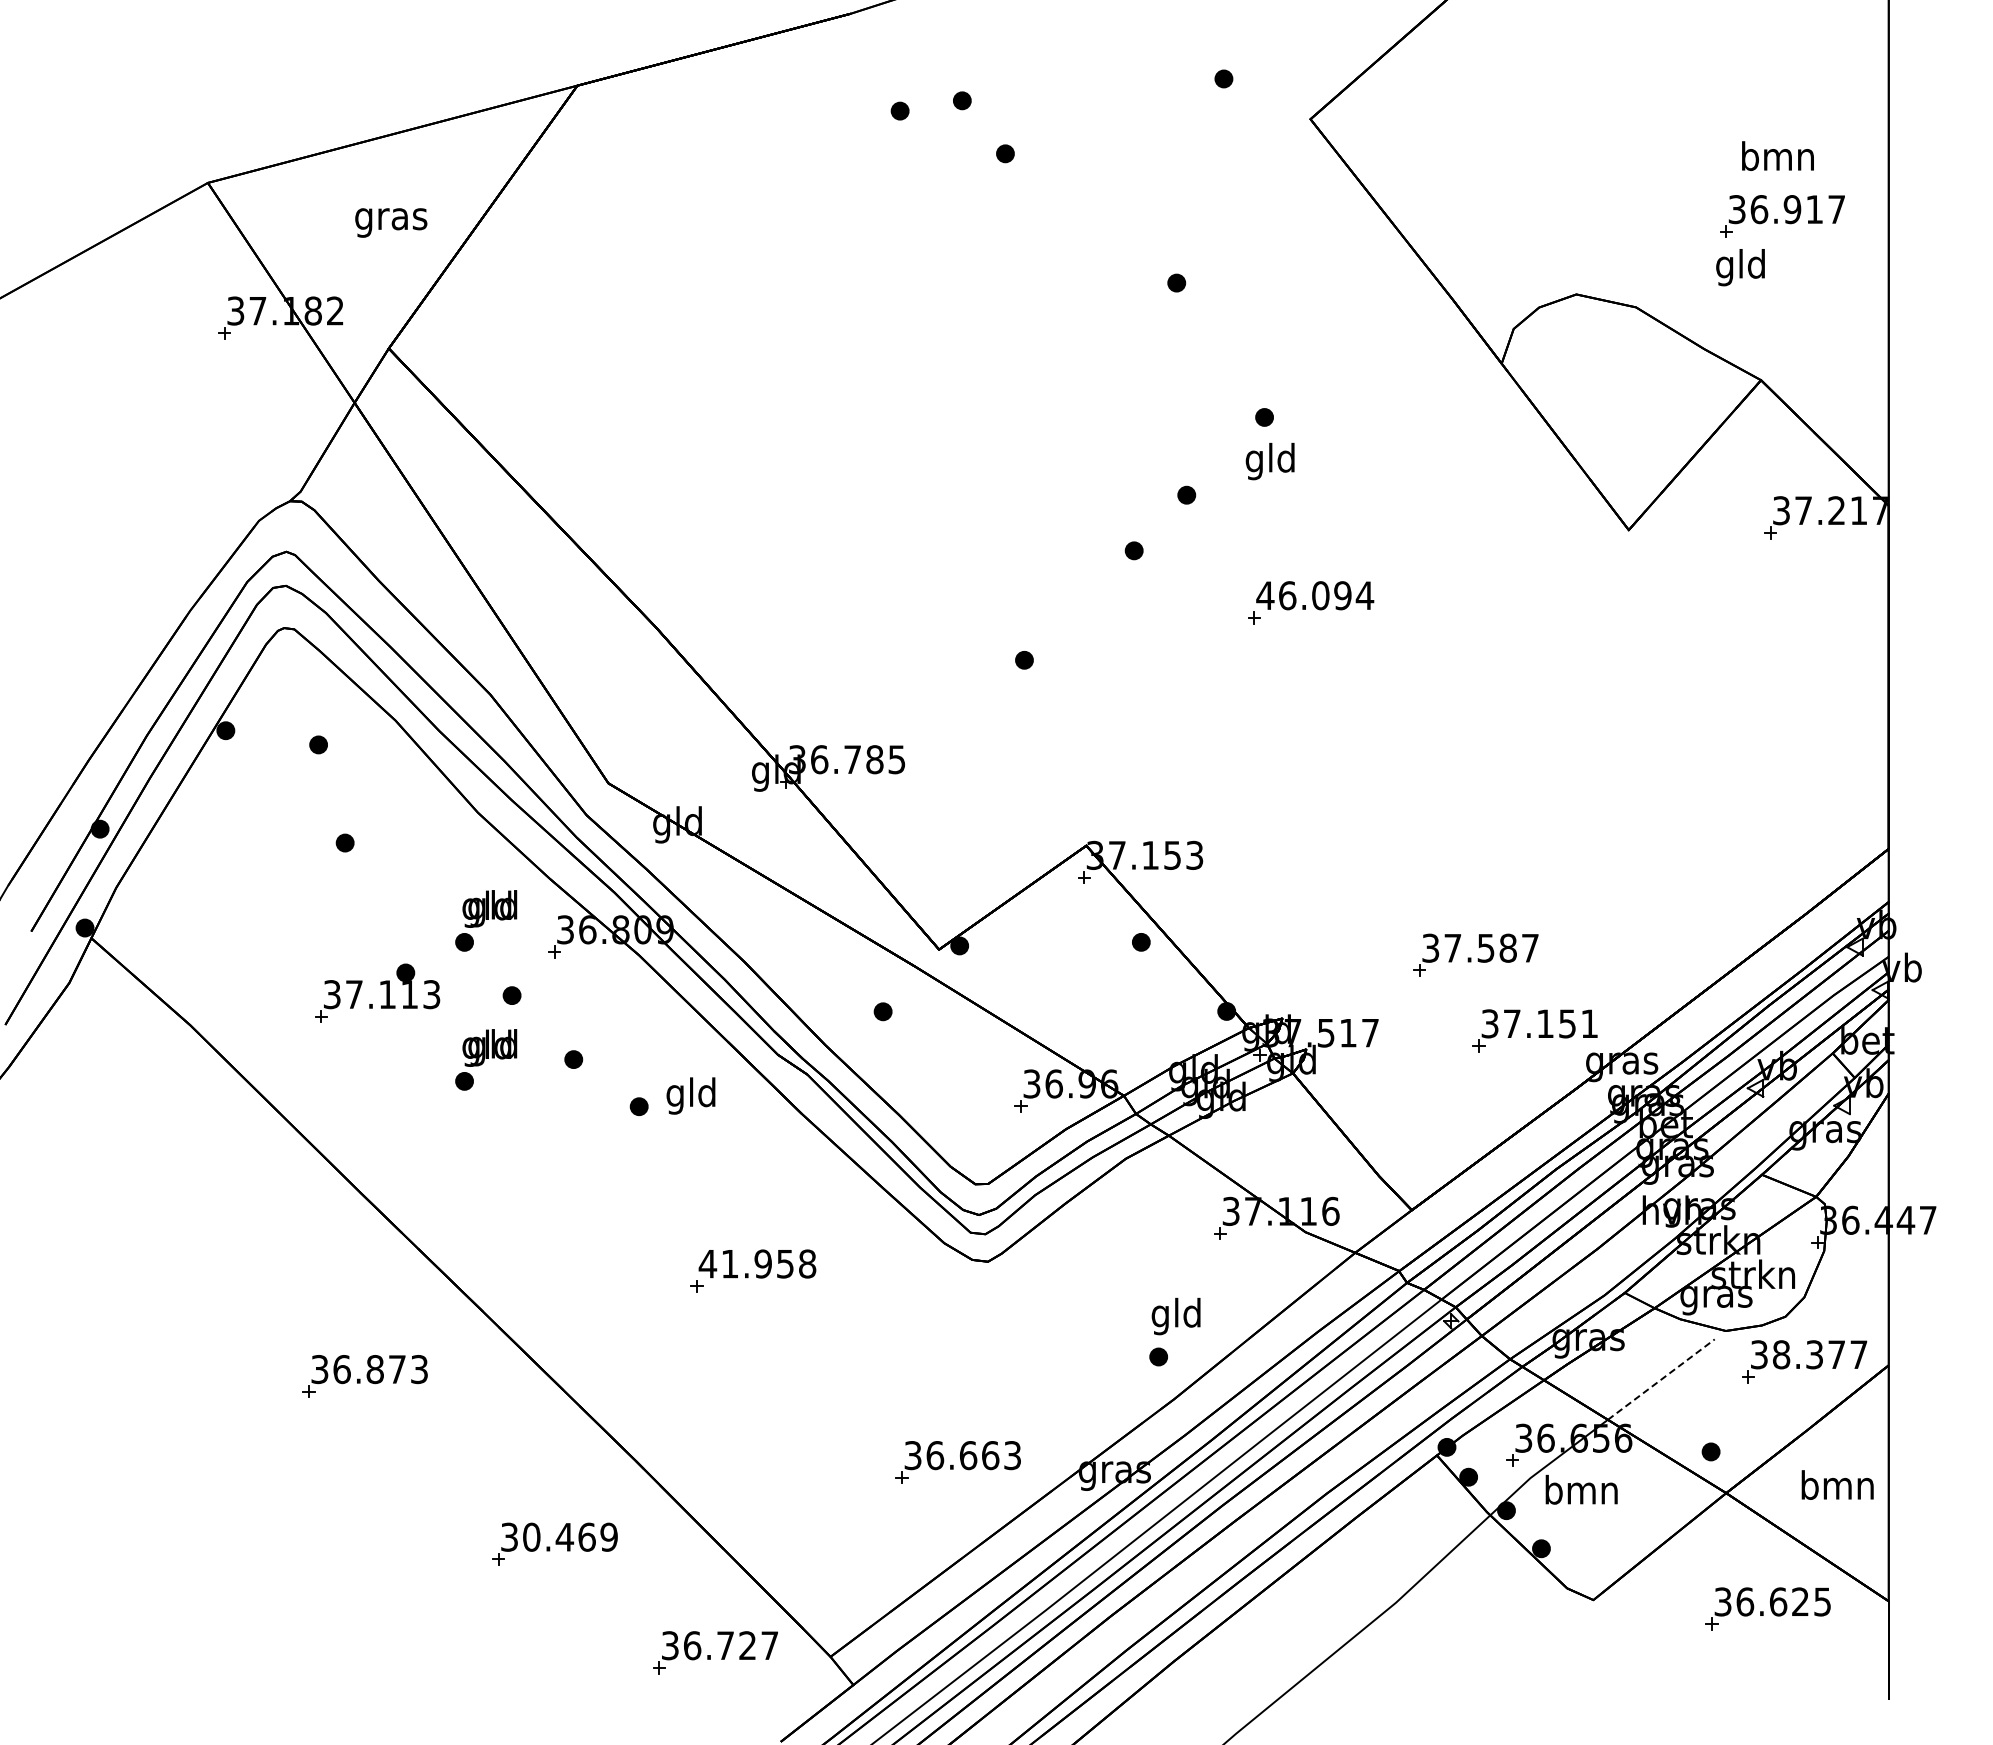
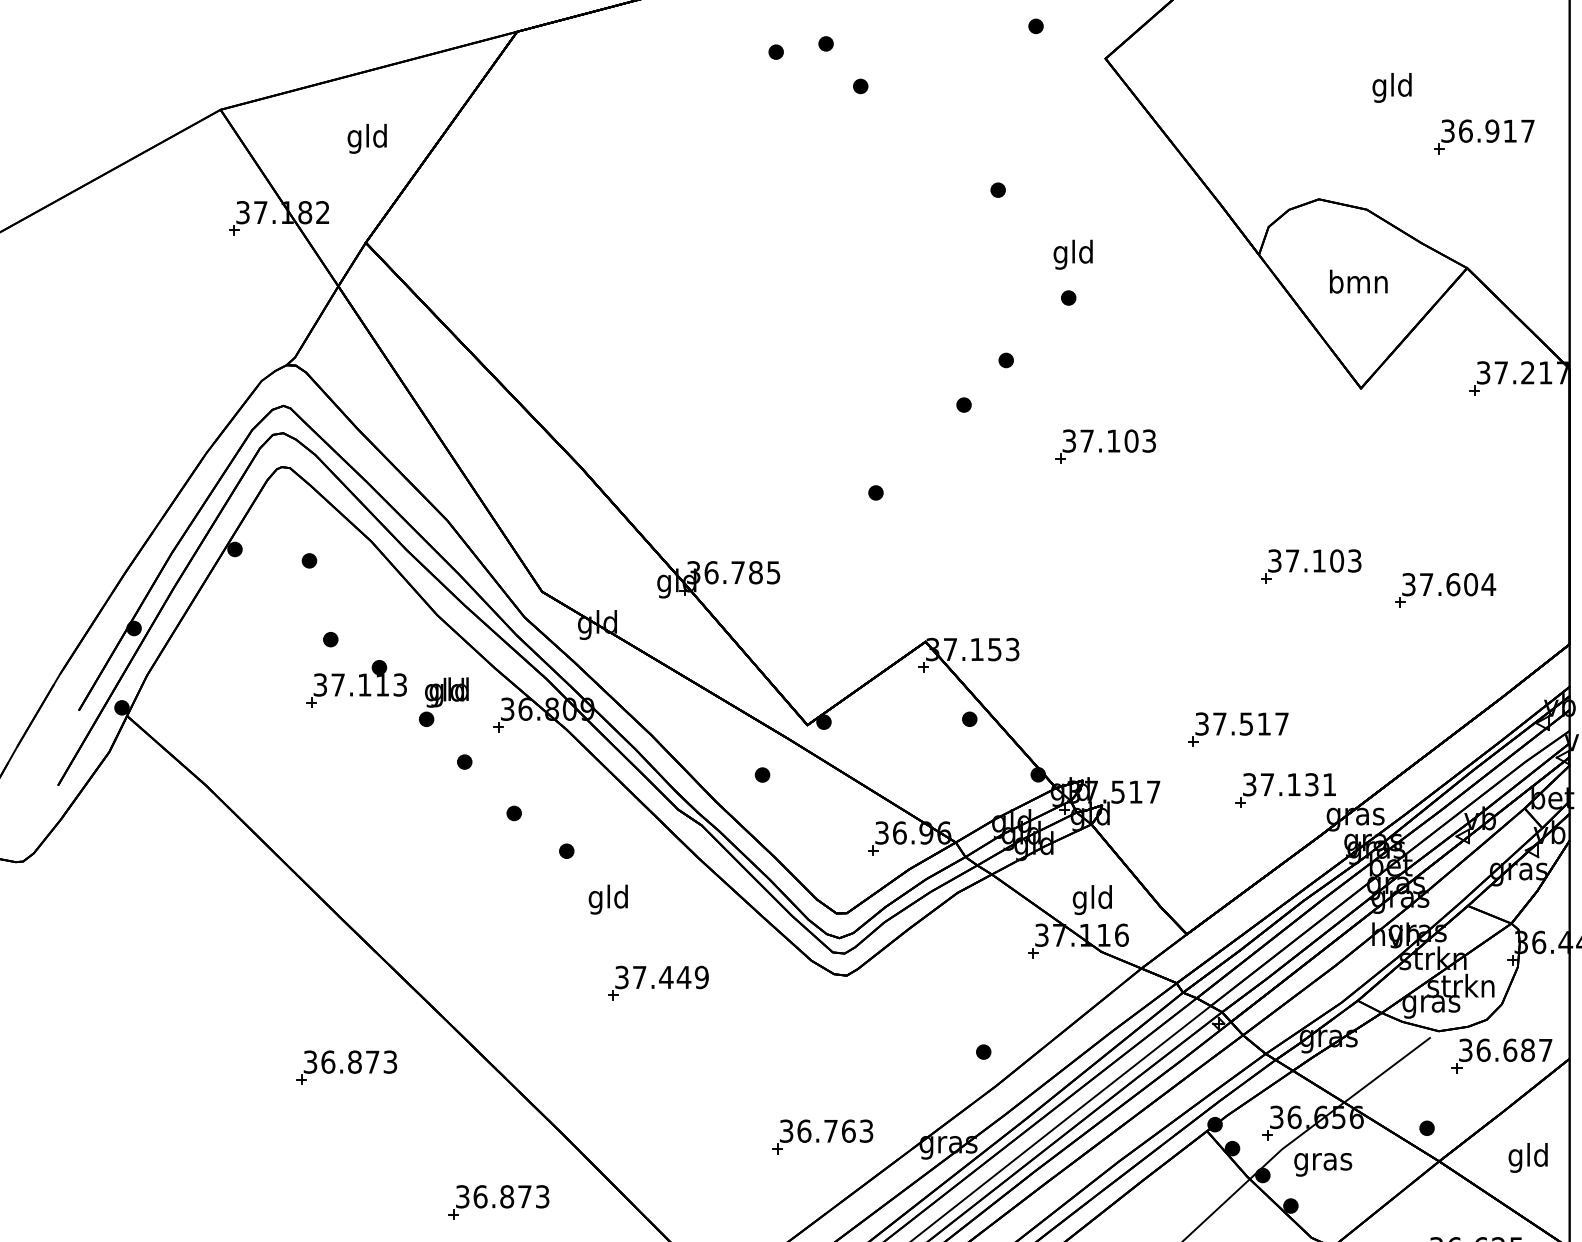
text: (1777, 155) -> (1358, 281), moved
text: (391, 218) -> (367, 138), gras -> gld
text: (1740, 267) -> (1392, 87), moved
text: (1269, 461) -> (1072, 254), moved
text: (1315, 595) -> (1109, 440), 46.094 -> 37.103
part: (1566, 751) -> (1311, 566), added
part: (1734, 781) -> (1445, 590), added
text: (1507, 947) -> (1263, 723), 37.587 -> 37.517
part: (380, 985) -> (359, 677), moved
text: (1567, 1023) -> (1311, 784), 37.151 -> 37.131
part: (486, 1059) -> (444, 813), removed
text: (690, 1095) -> (607, 899), moved
text: (757, 1263) -> (661, 977), 41.958 -> 37.449
text: (1175, 1316) -> (1091, 900), moved
text: (1809, 1354) -> (1506, 1050), 38.377 -> 36.687
line: (1661, 1379) -> (1387, 1070), dashed -> solid
text: (968, 1455) -> (831, 1131), 36.663 -> 36.763
text: (1837, 1488) -> (1528, 1157), bmn -> gld
text: (1581, 1493) -> (1323, 1161), bmn -> gras
text: (570, 1536) -> (511, 1196), 30.469 -> 36.873

